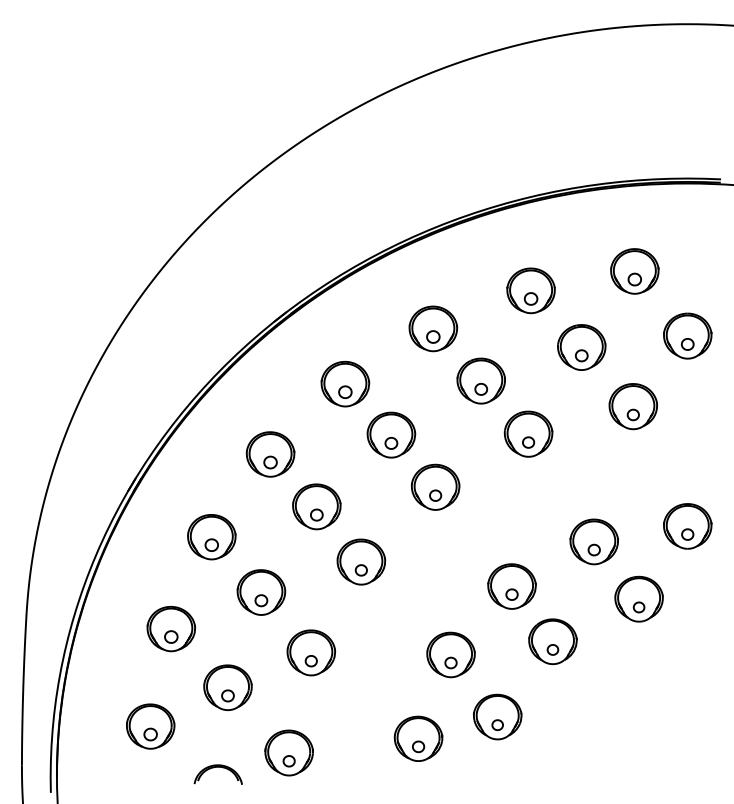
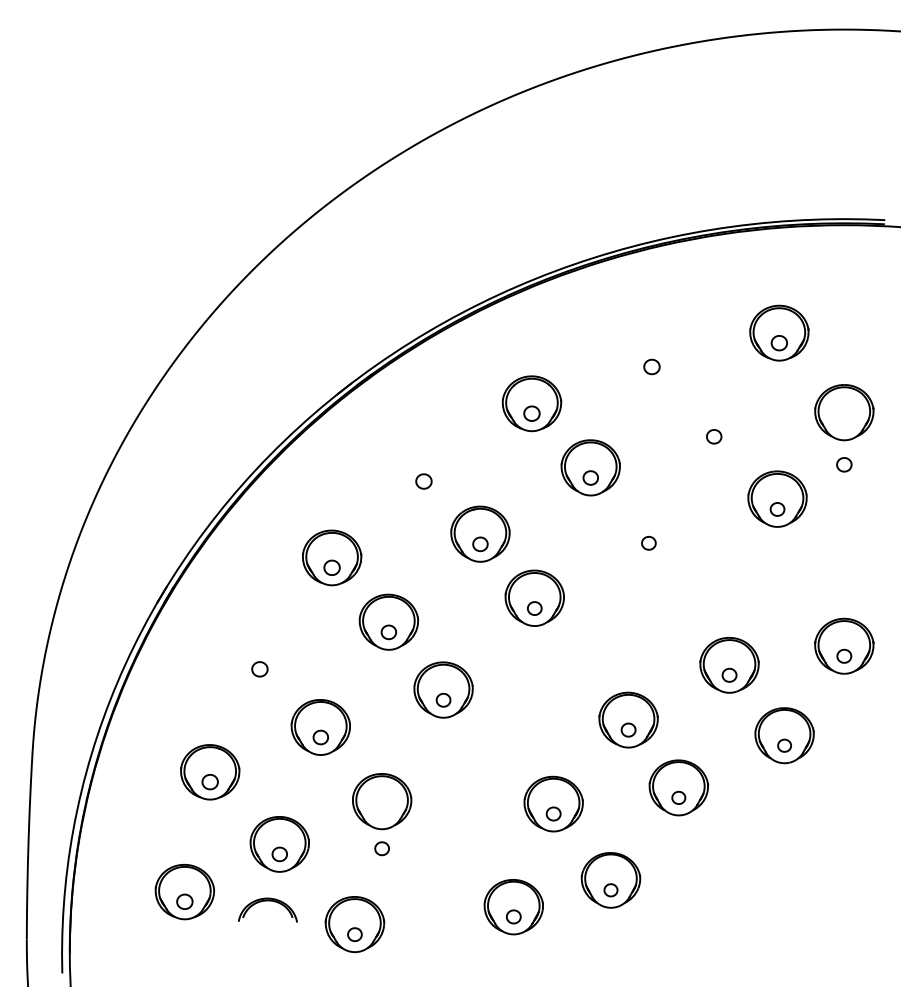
part: (530, 290) -> (651, 356), removed
part: (687, 344) -> (844, 464), moved
part: (582, 347) -> (714, 426), removed
part: (345, 384) -> (423, 471), removed
part: (528, 433) -> (648, 532), removed
part: (211, 537) -> (259, 659), removed
part: (310, 660) -> (381, 848), moved
part: (217, 767) -> (267, 901), moved

